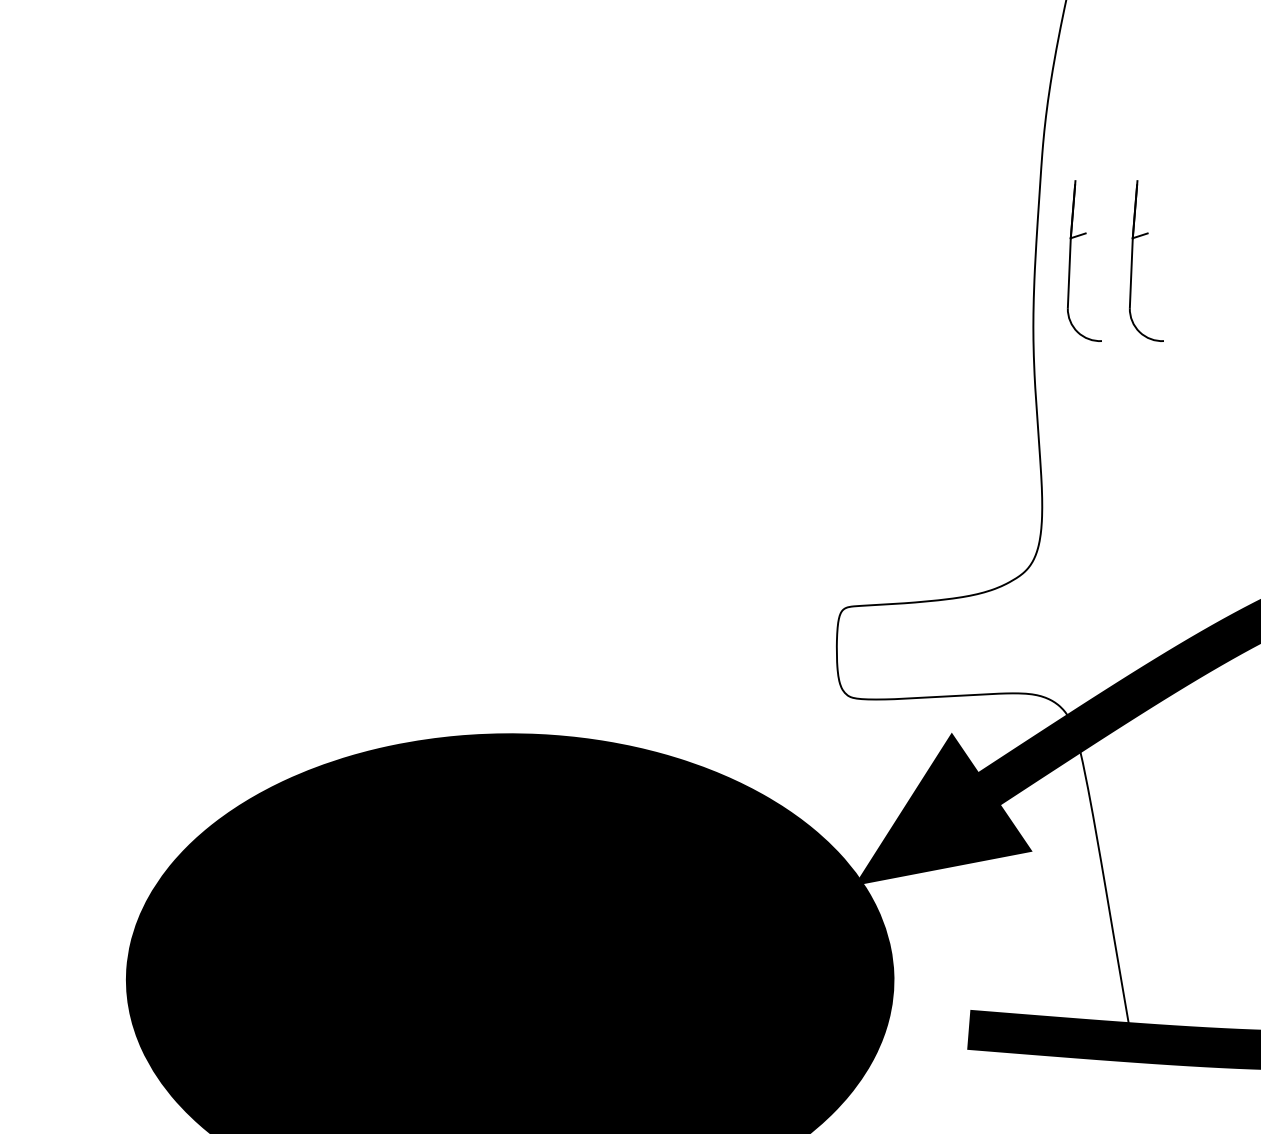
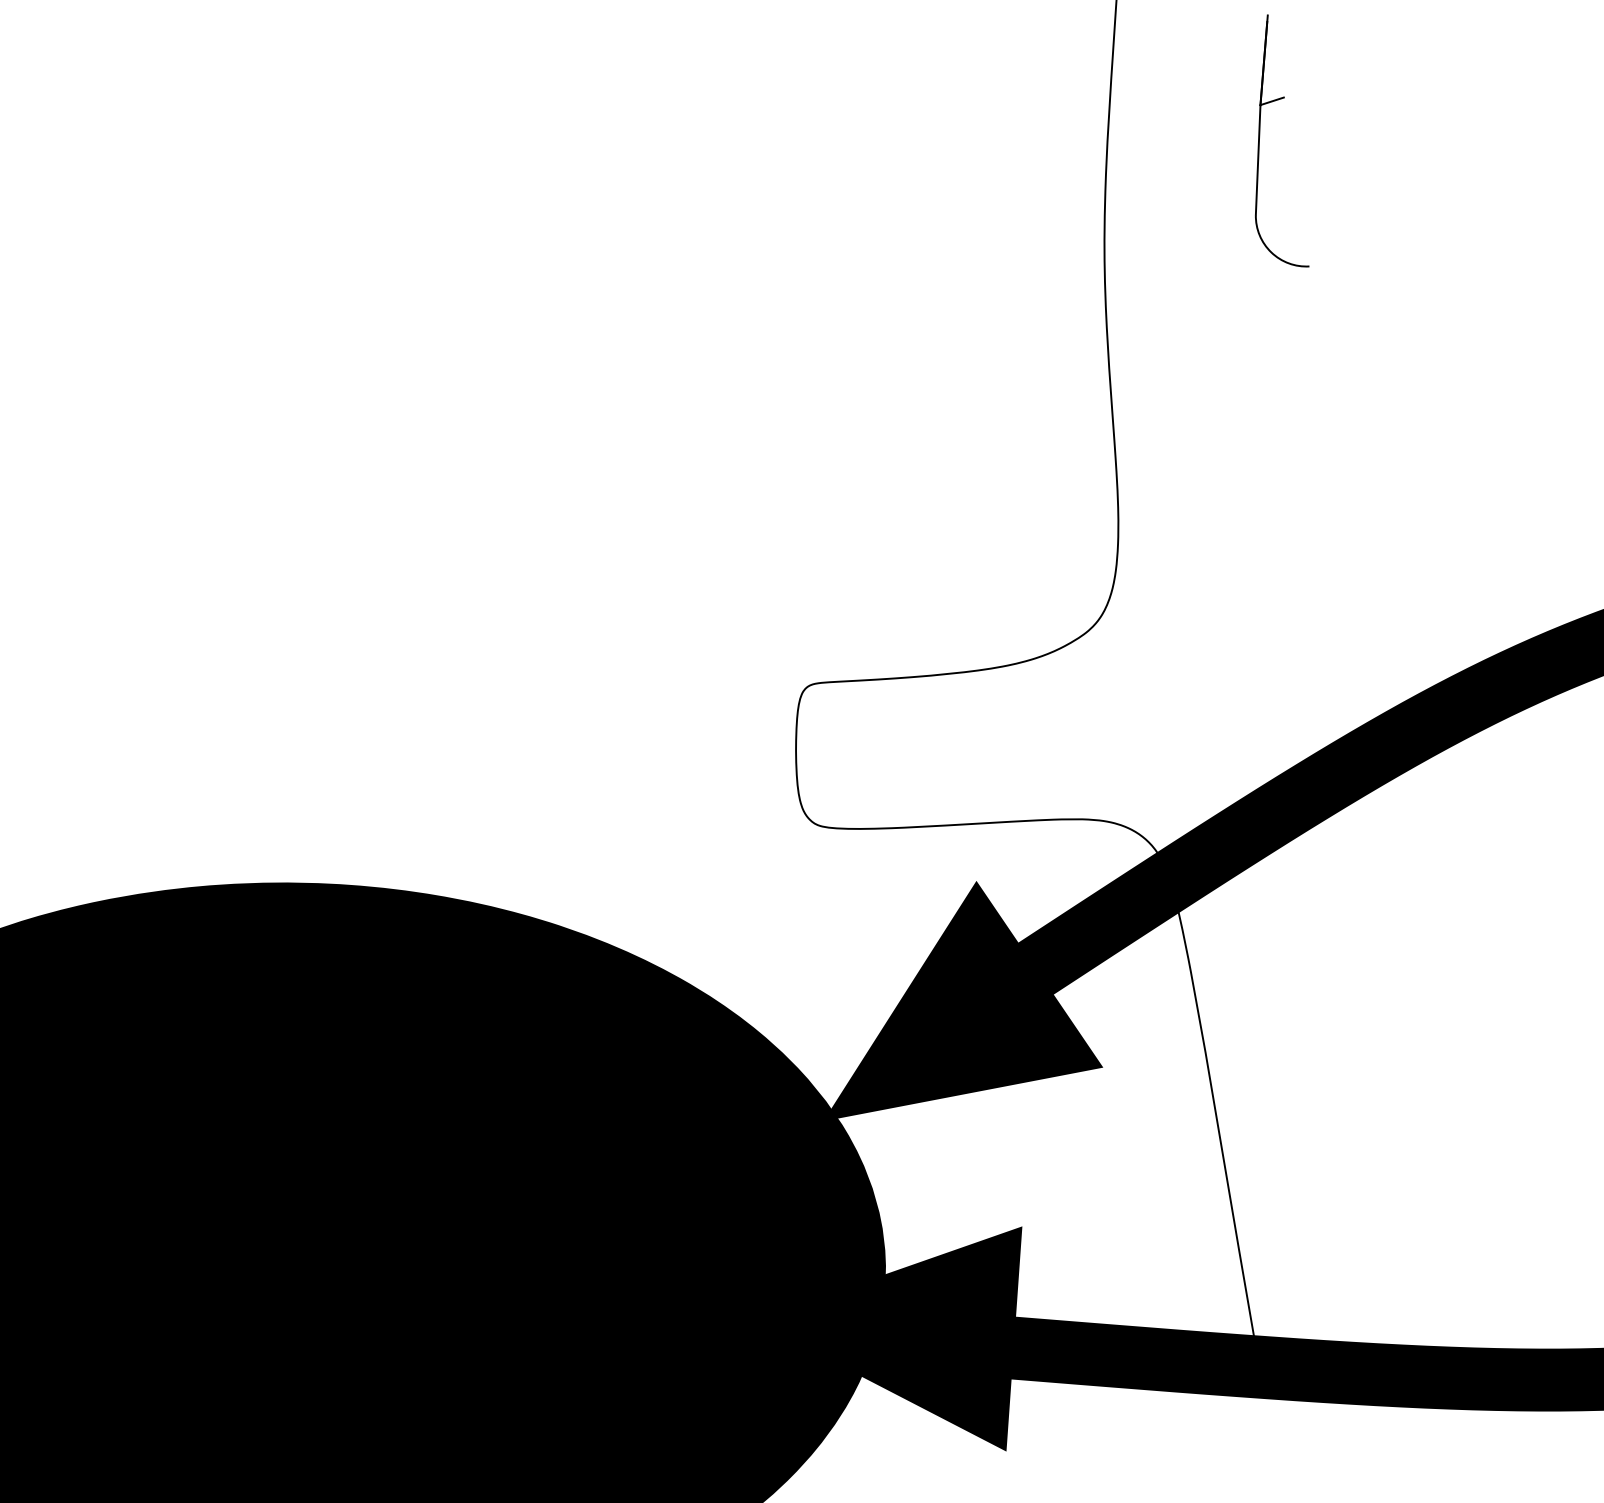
part: (1070, 260) -> (1162, 140), removed
fill: (895, 1024) -> (888, 1338), added

